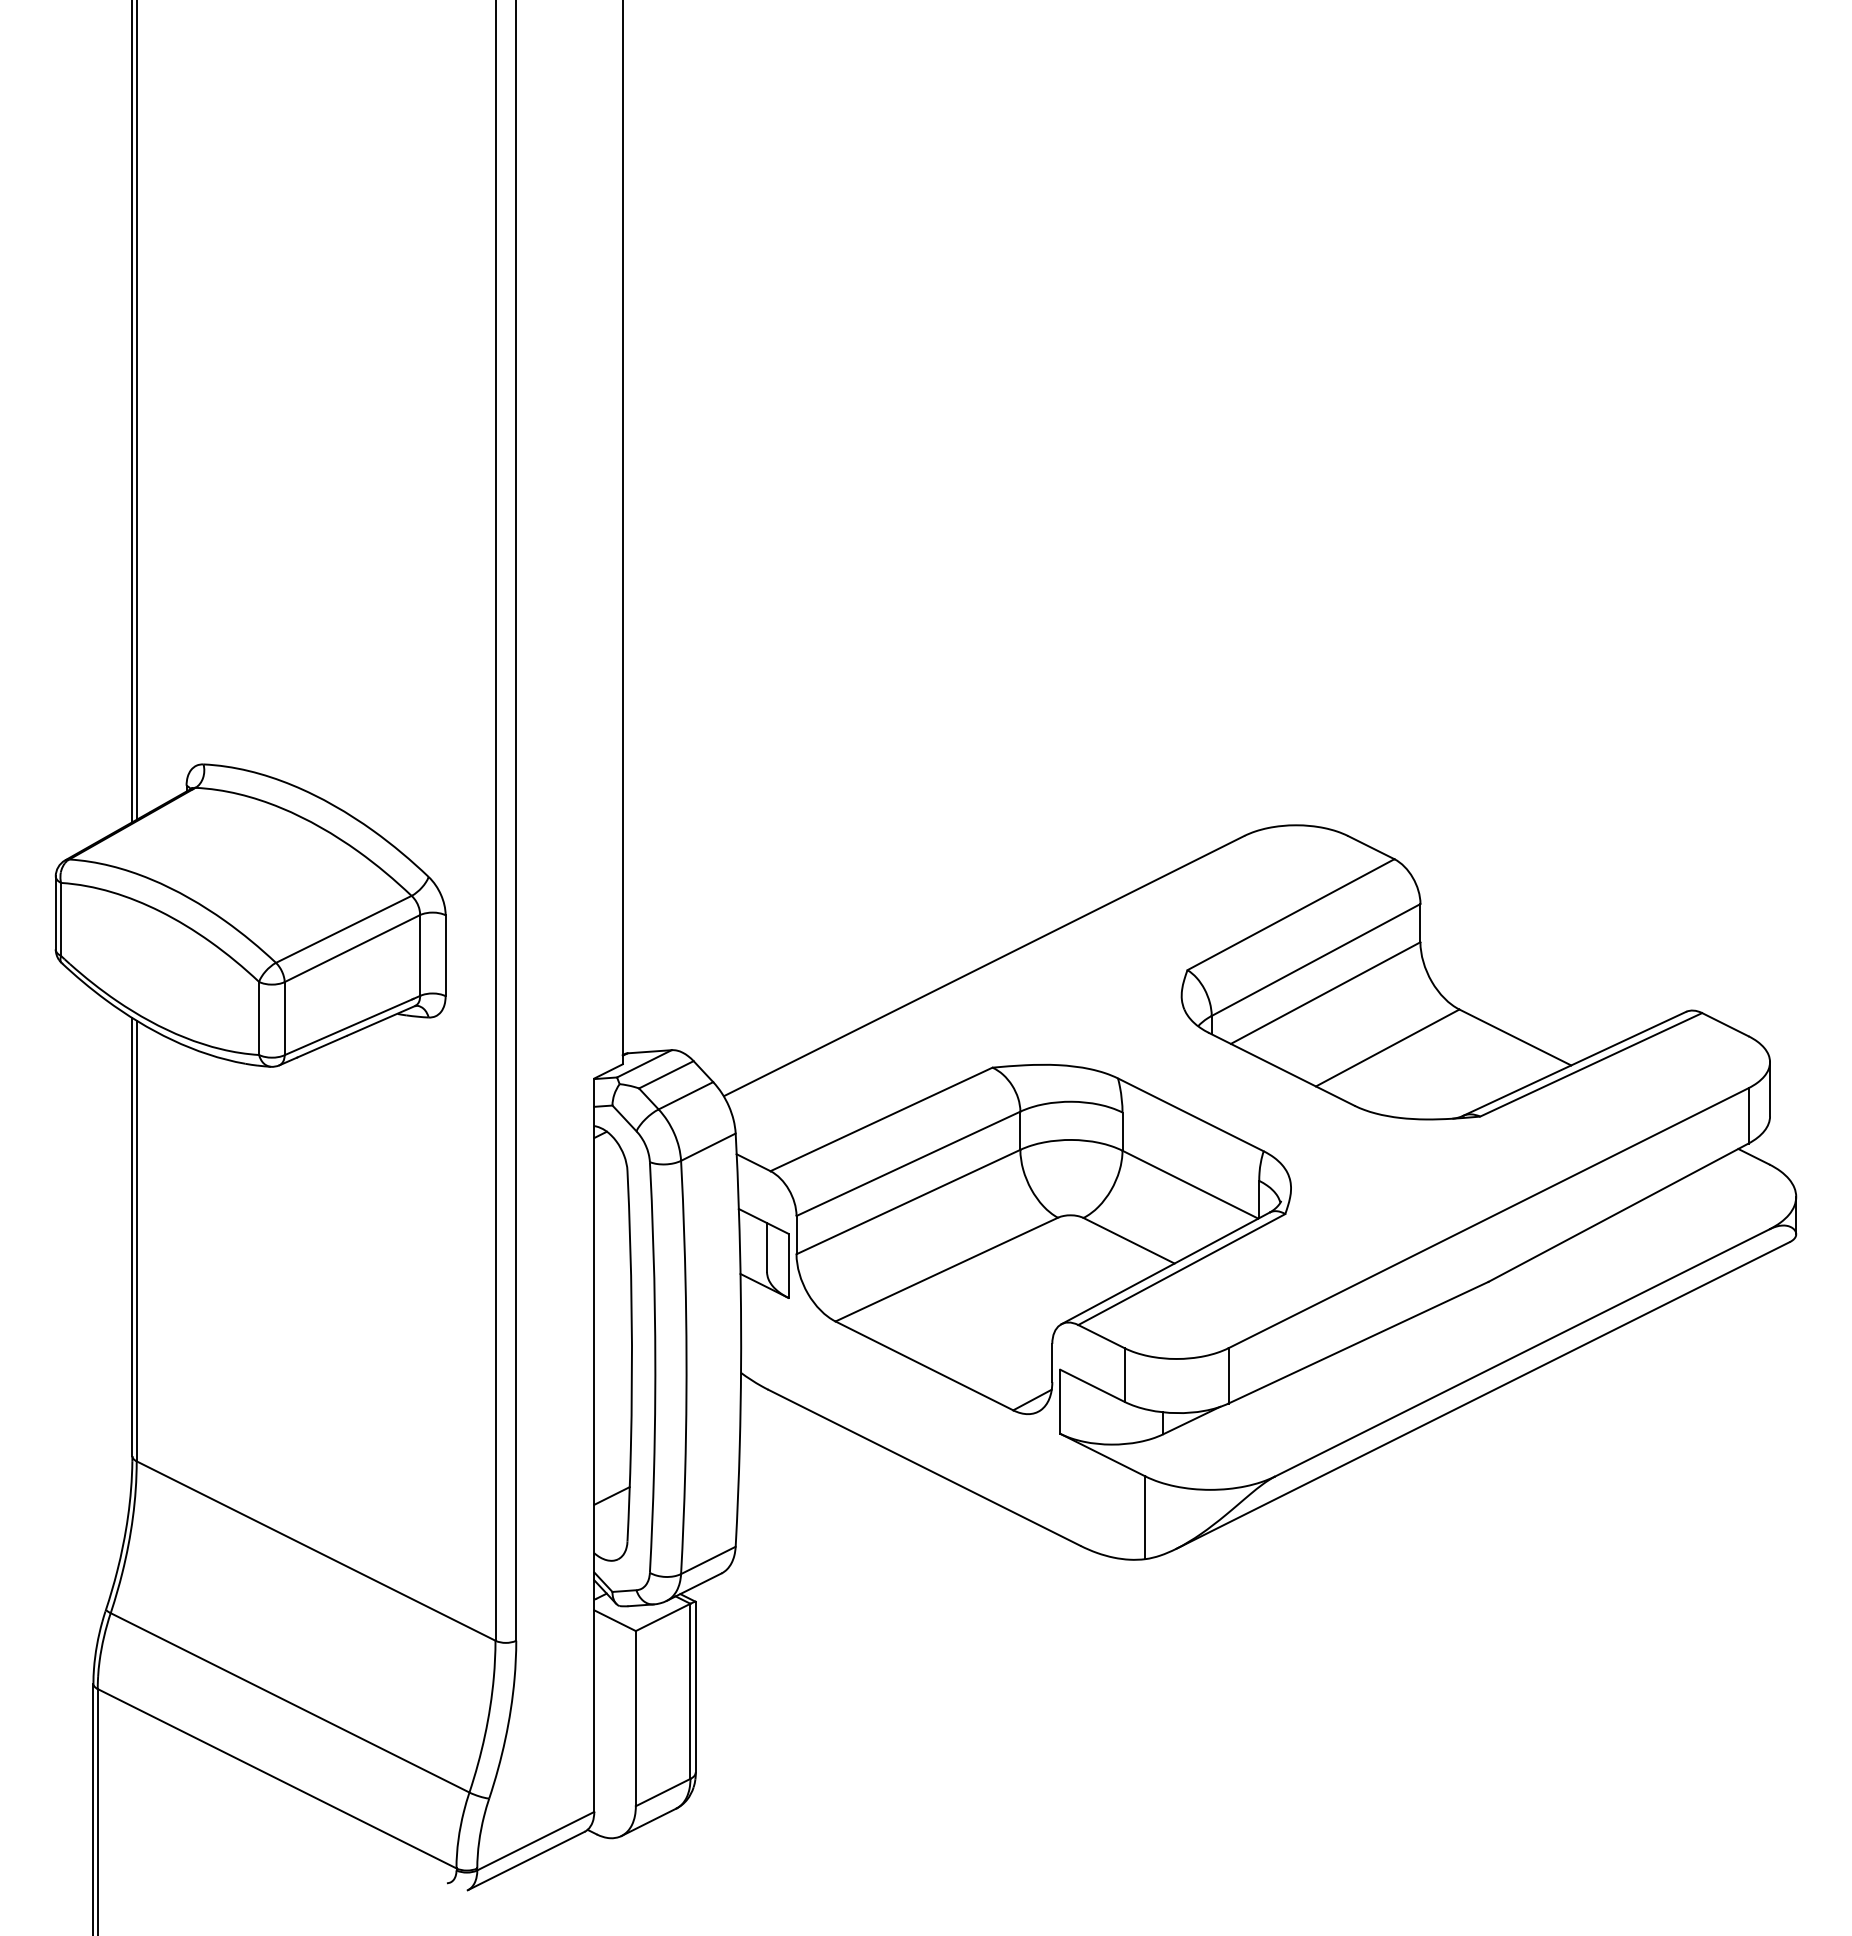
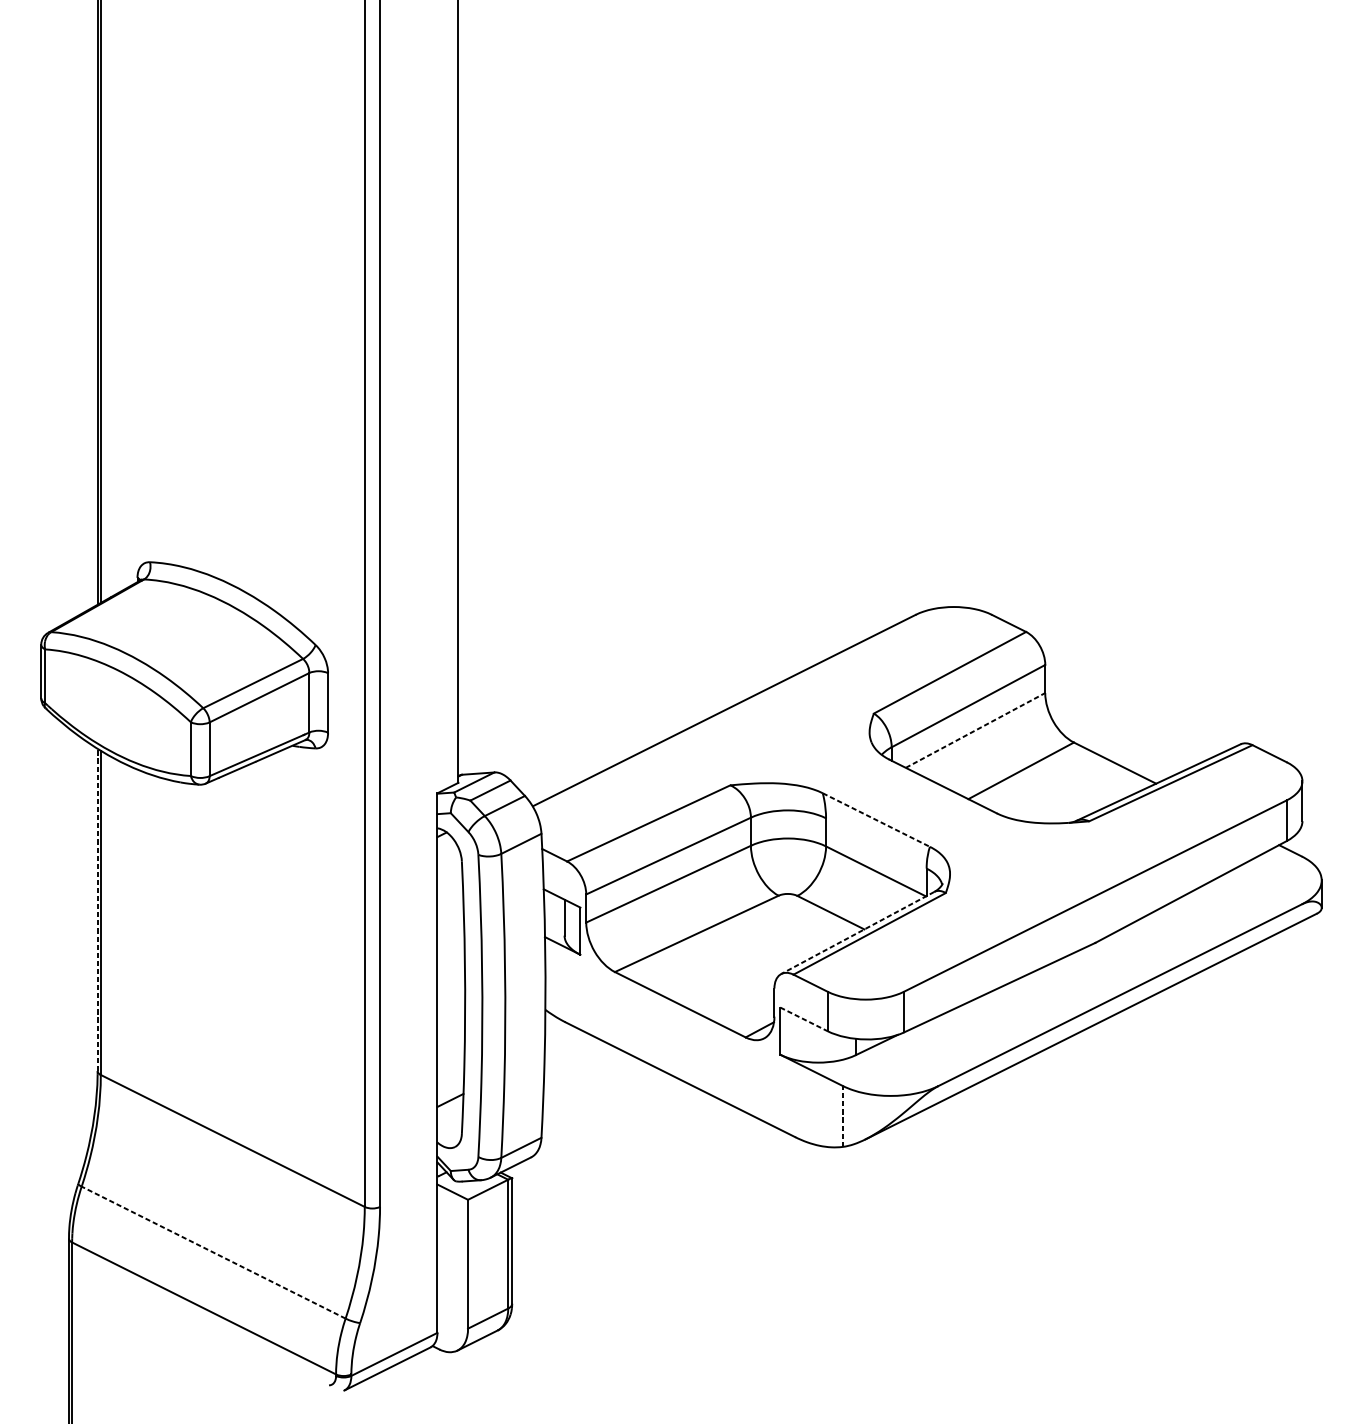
line: (1325, 993) -> (975, 730), solid -> dashed
line: (1191, 1115) -> (876, 820), solid -> dashed
line: (132, 1236) -> (97, 909), solid -> dashed
line: (1165, 1268) -> (857, 933), solid -> dashed
line: (1092, 1385) -> (803, 1019), solid -> dashed
line: (1145, 1517) -> (842, 1116), solid -> dashed
line: (290, 1702) -> (213, 1252), solid -> dashed

